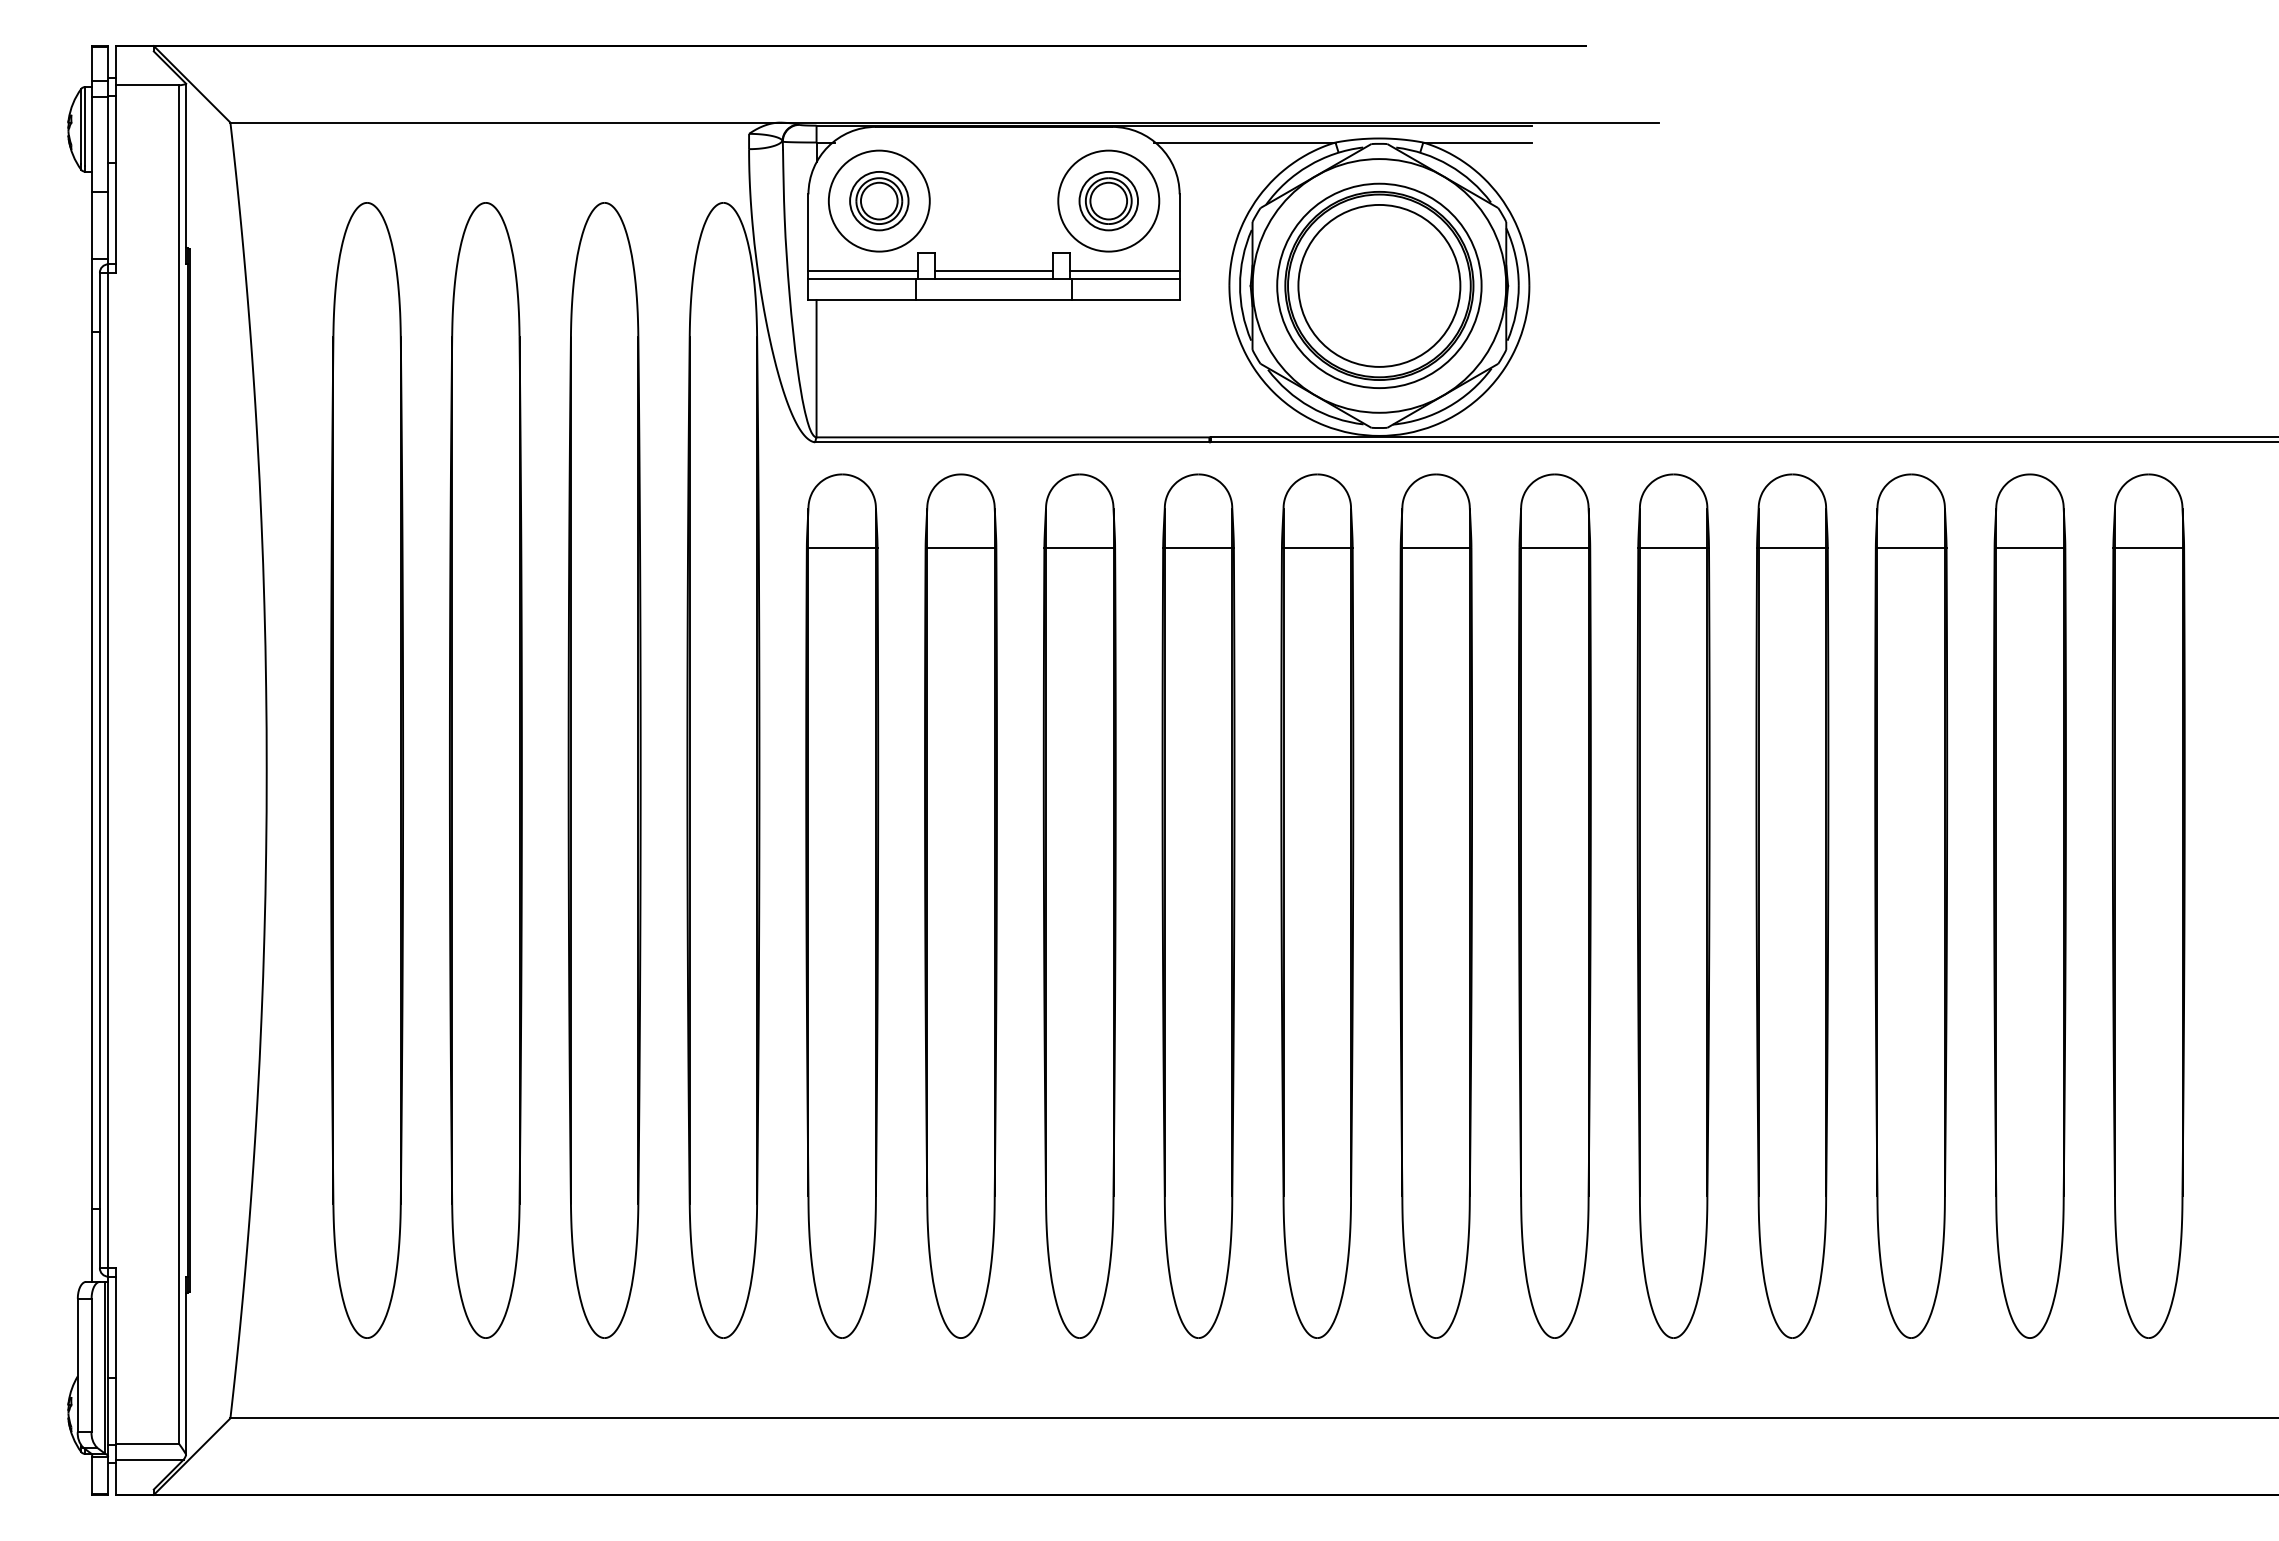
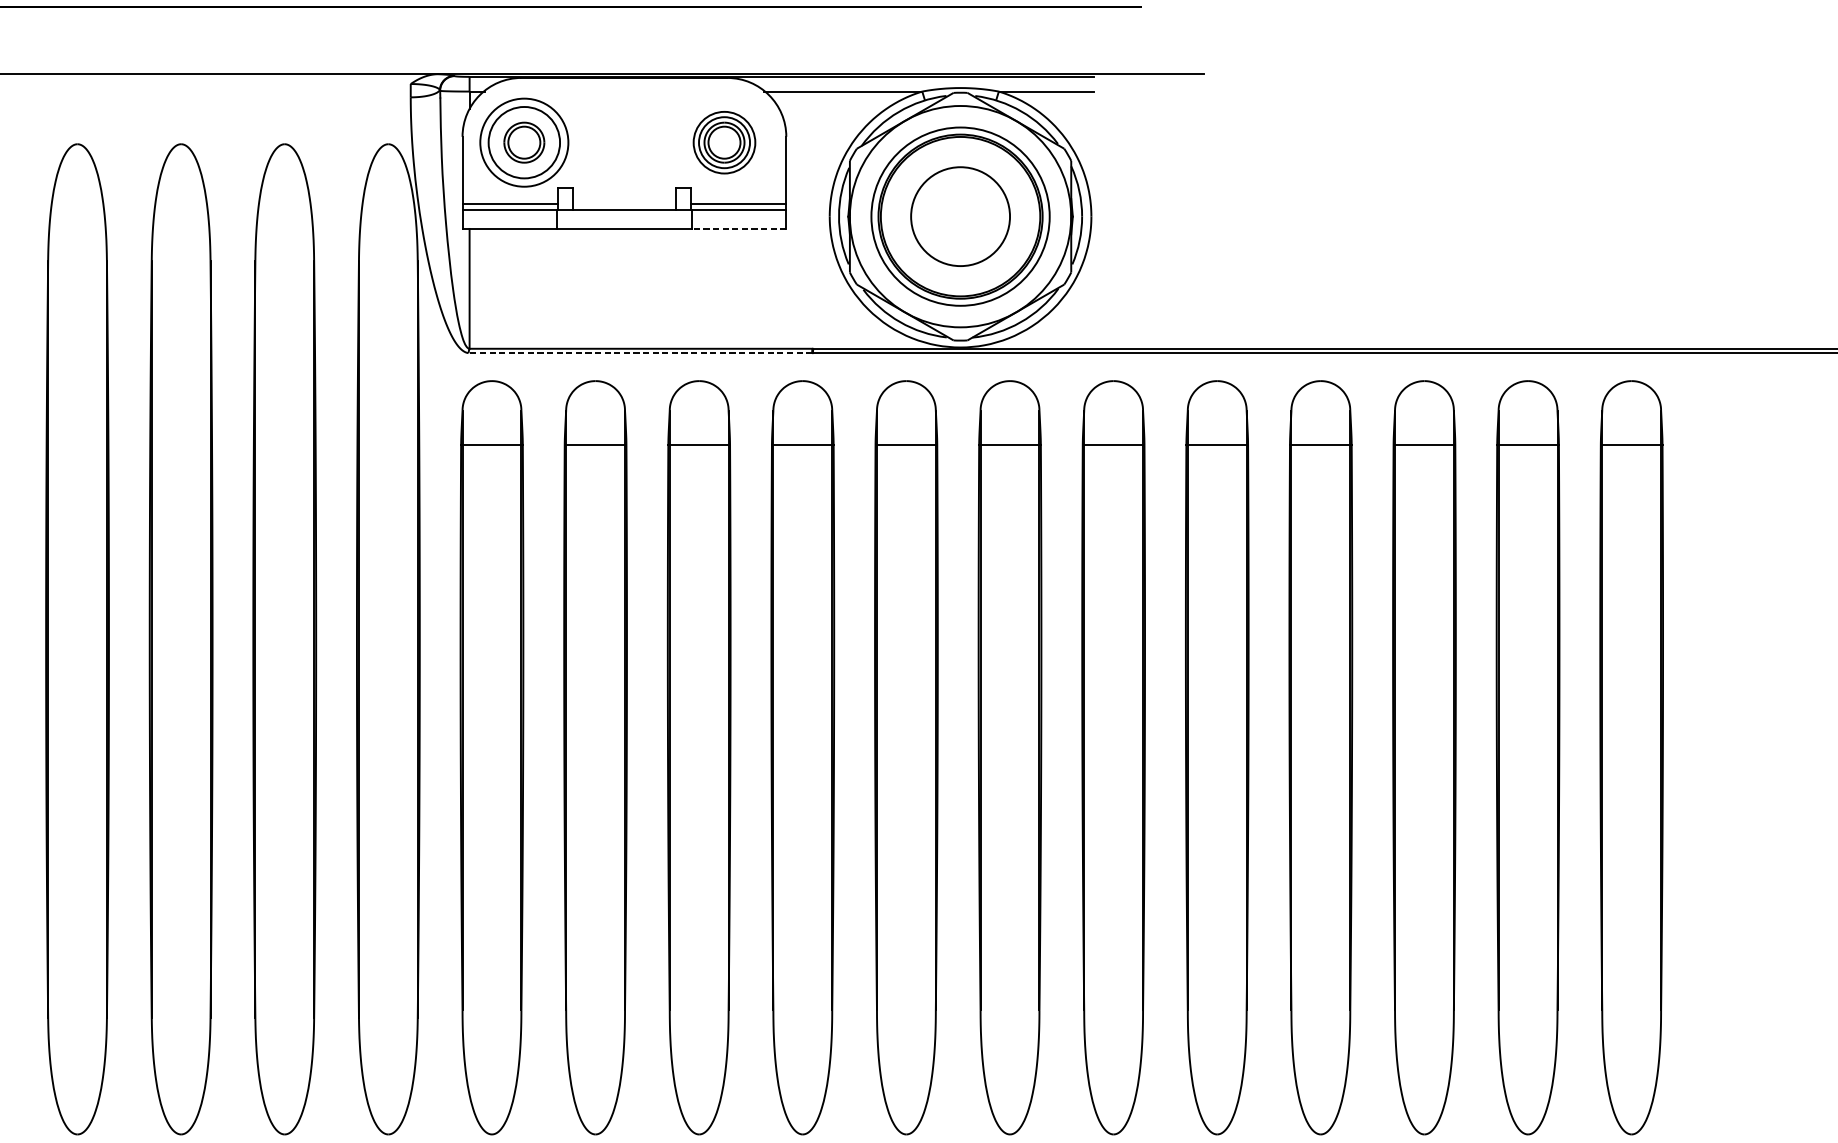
circle: (879, 200) -> (524, 142), size x1.4
circle: (1108, 200) -> (724, 142), size x0.7
line: (994, 270) -> (624, 203), removed
circle: (1379, 285) -> (960, 216), size x0.7
line: (1125, 300) -> (739, 229), solid -> dashed
line: (1011, 442) -> (639, 353), solid -> dashed

